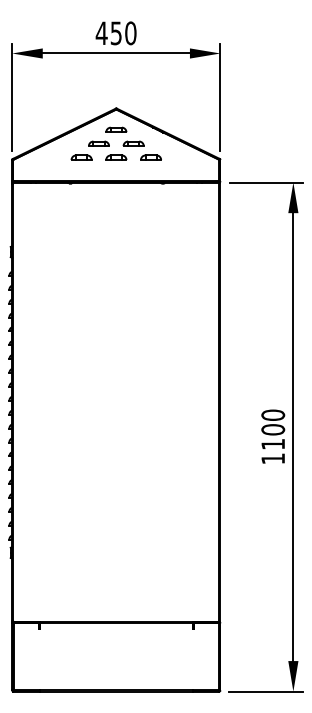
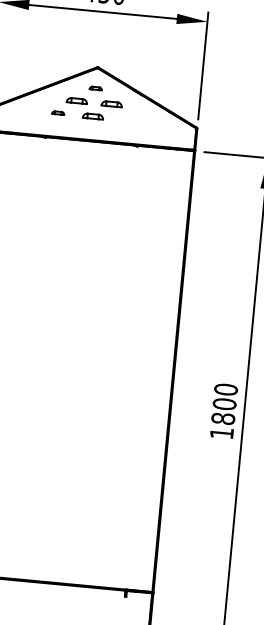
part: (116, 129) -> (95, 88), size x0.6
part: (81, 157) -> (58, 112), size x0.6
part: (150, 157) -> (127, 119), removed
text: (273, 443) -> (223, 417), 1100 -> 1800

